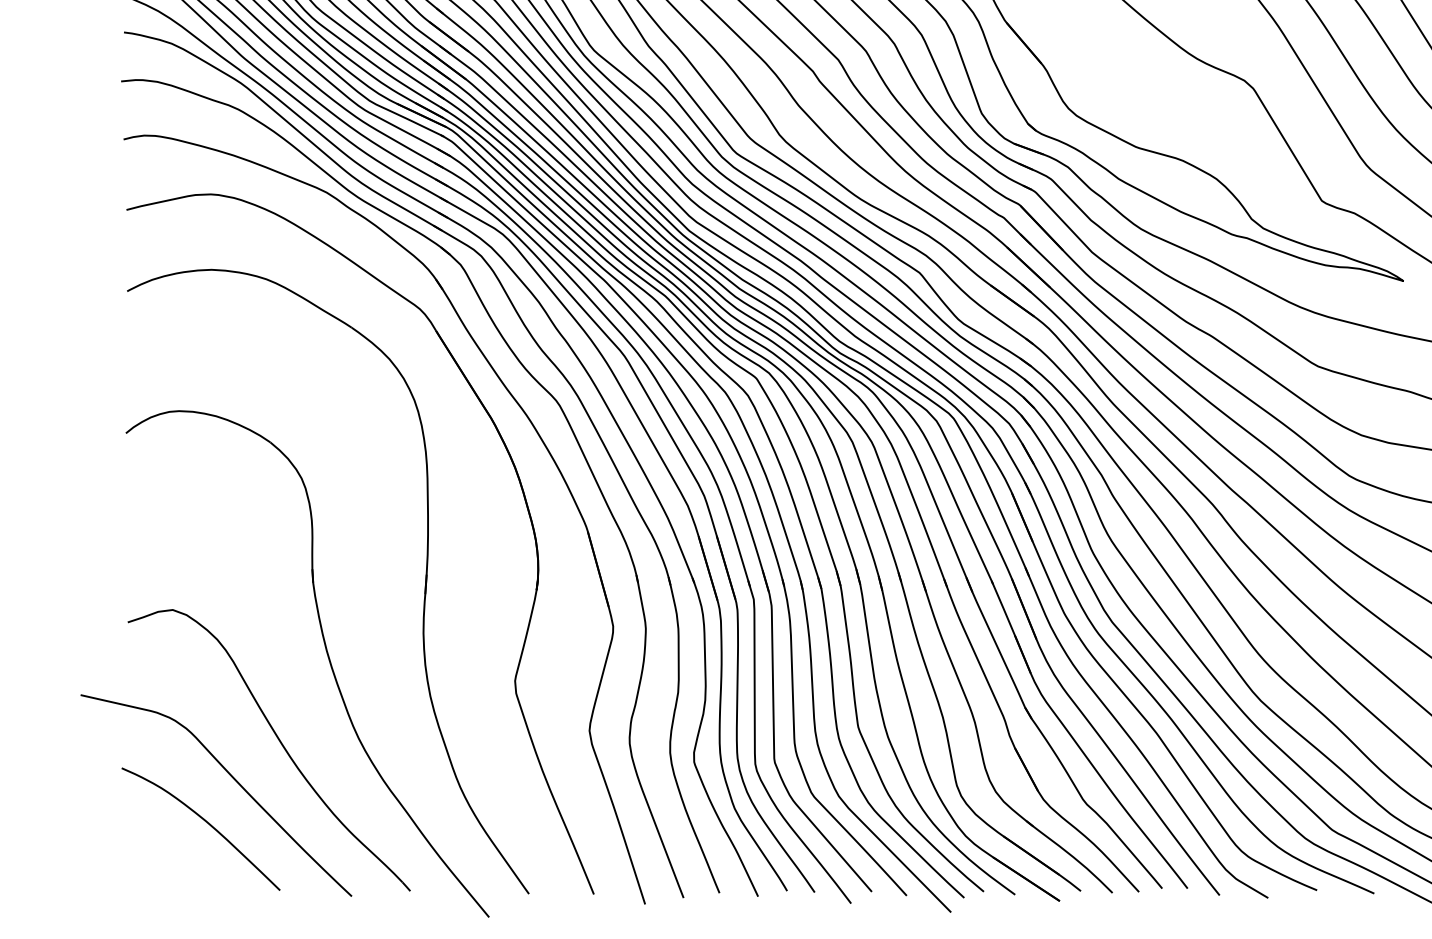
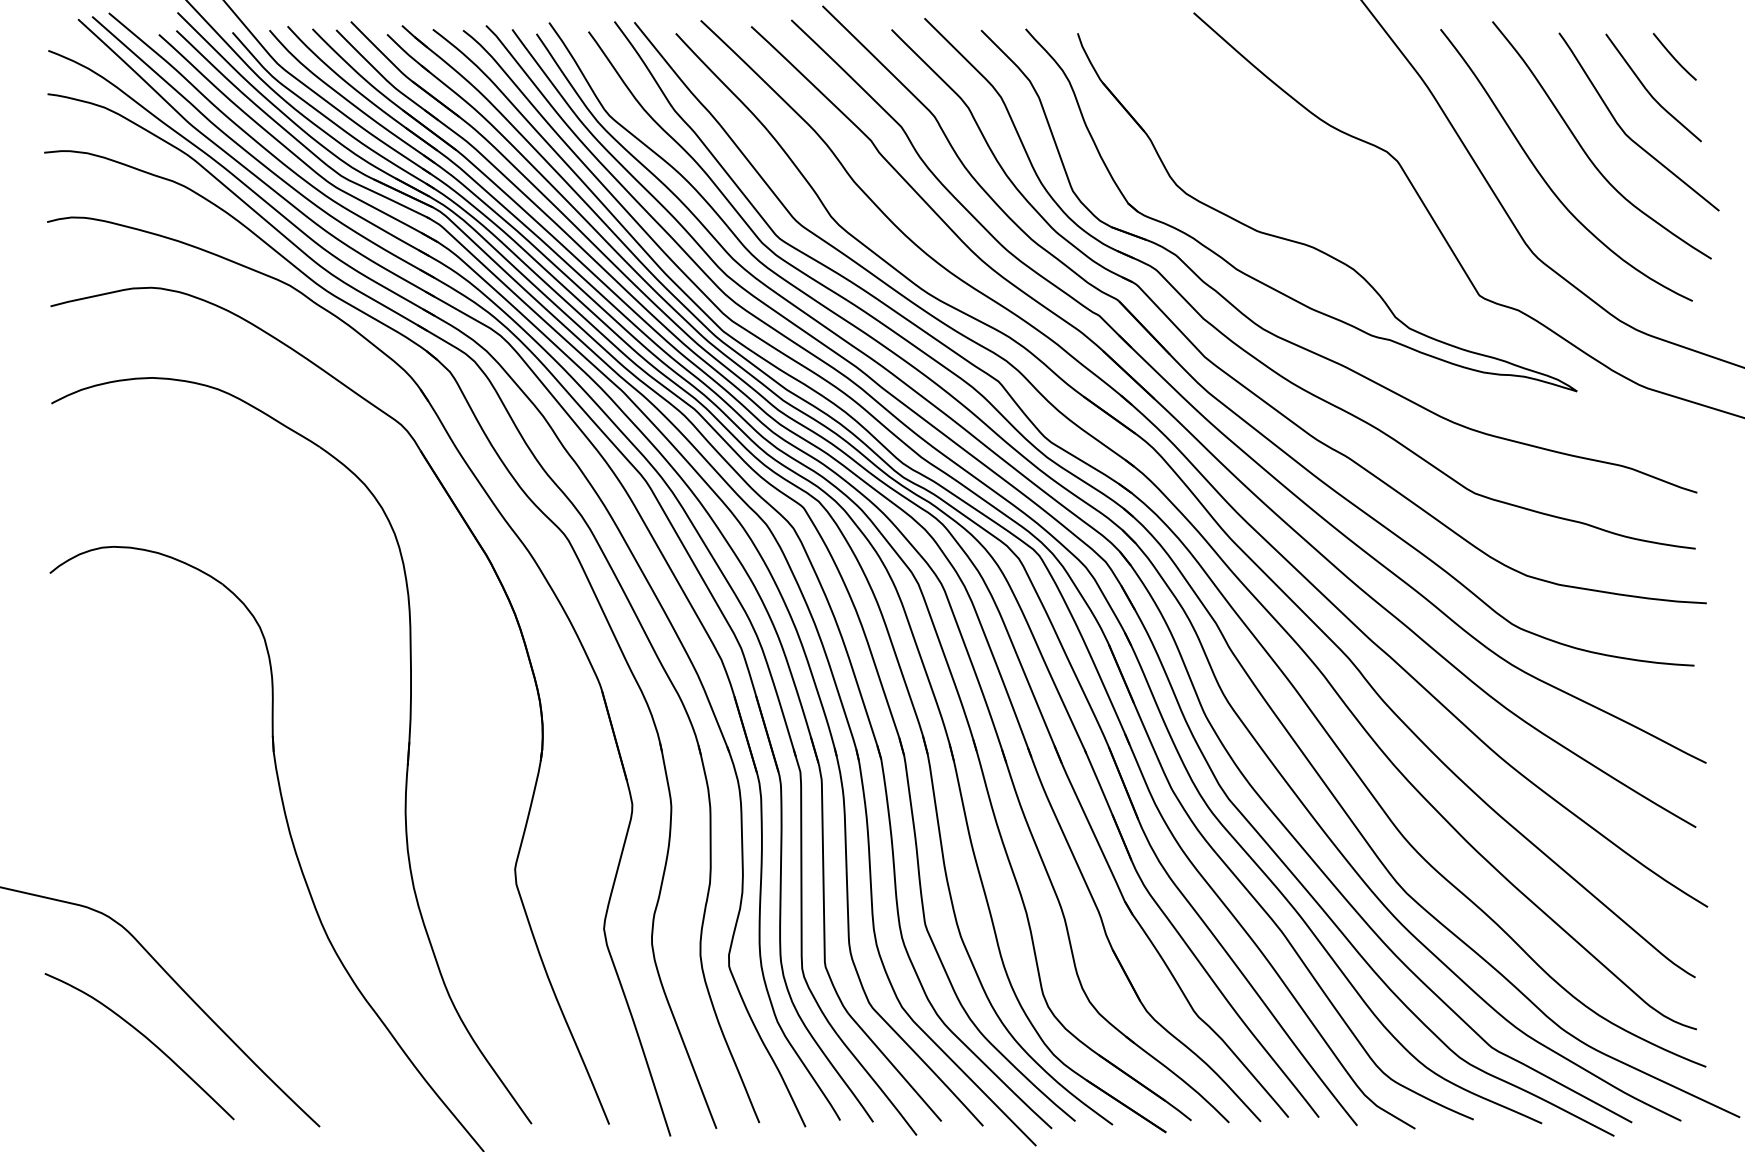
part: (279, 742) -> (233, 942), removed

